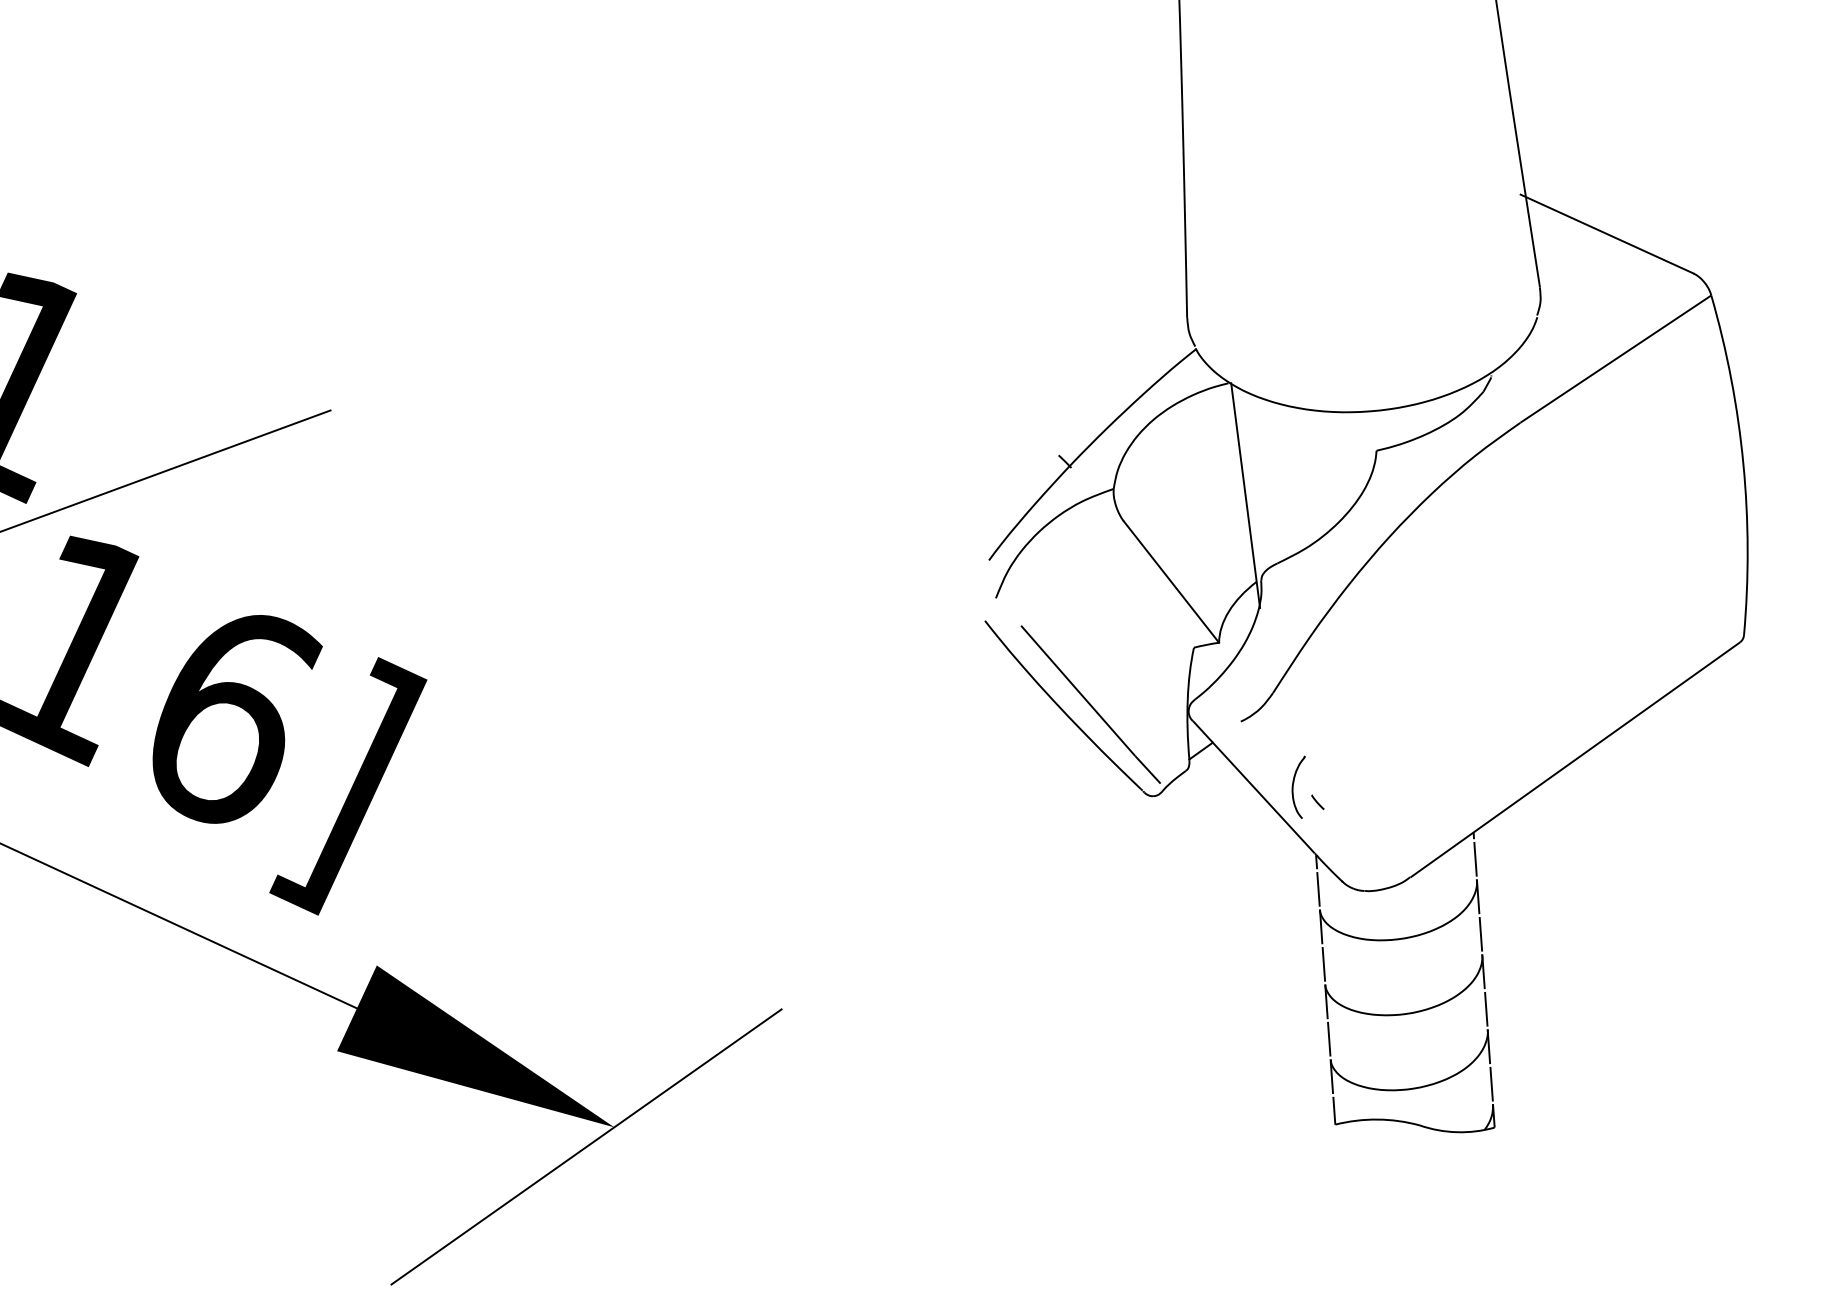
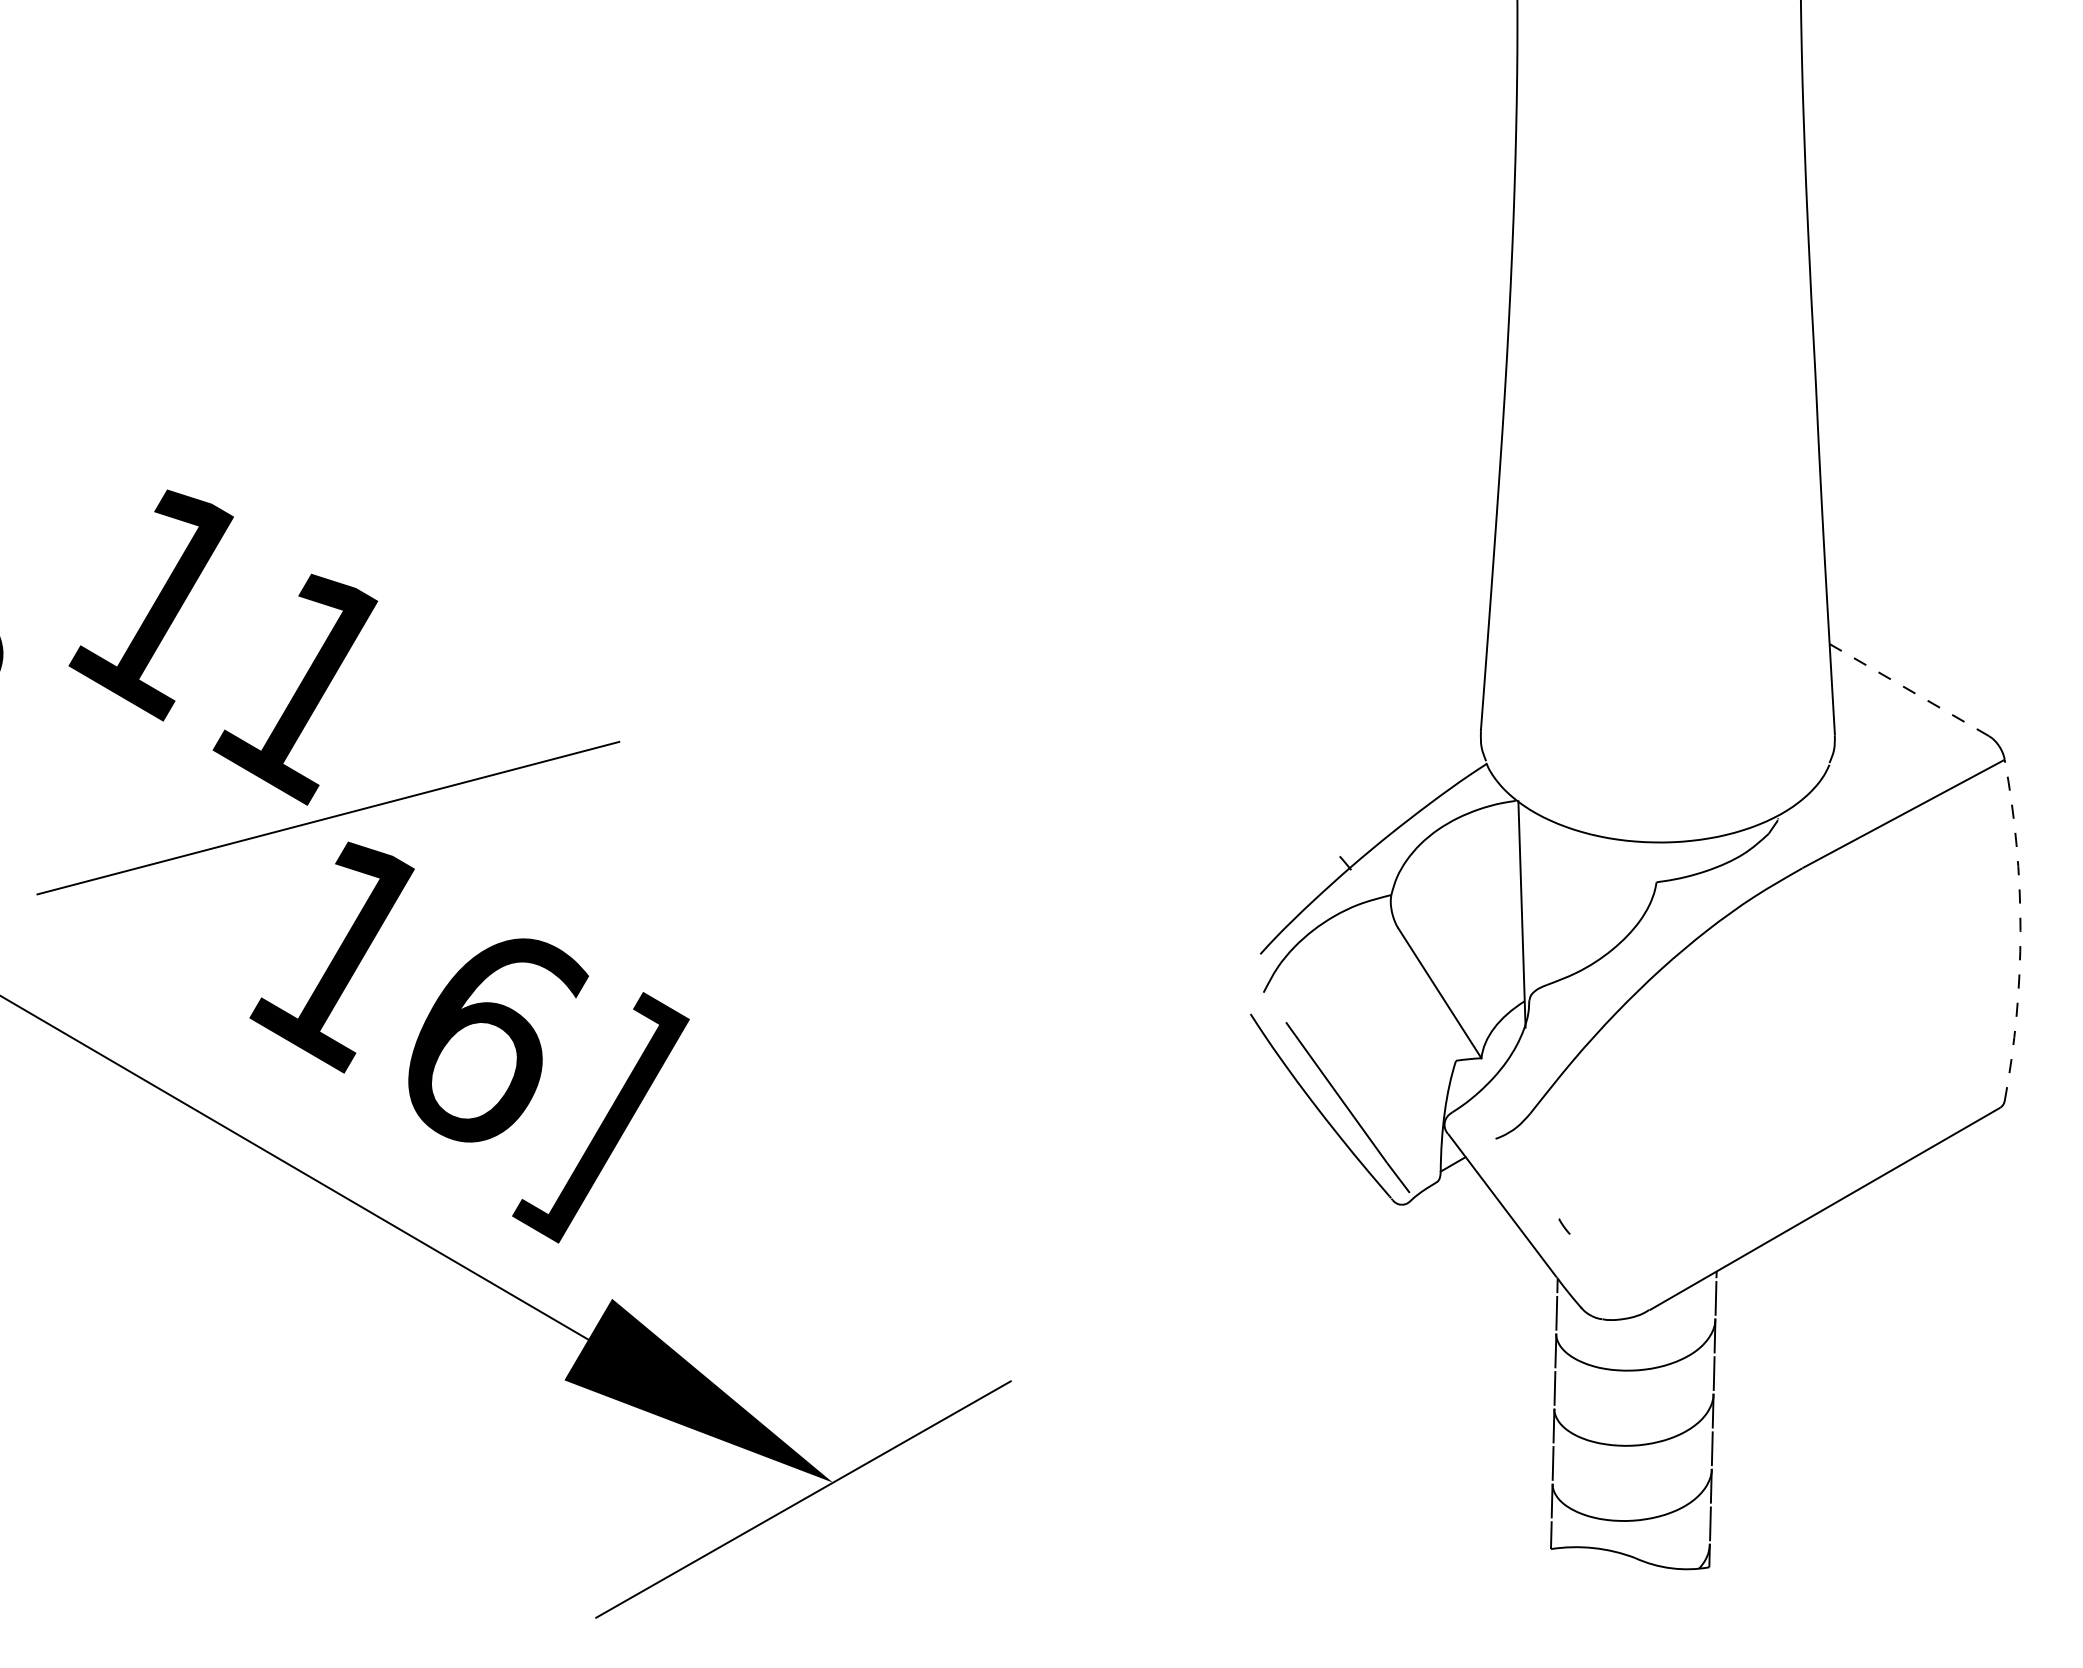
line: (1606, 233) -> (1906, 688), solid -> dashed
arc: (1743, 463) -> (2020, 930), solid -> dashed
part: (1299, 787) -> (1547, 1210), removed

